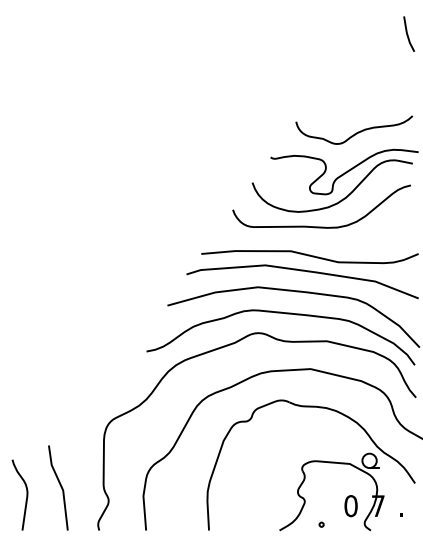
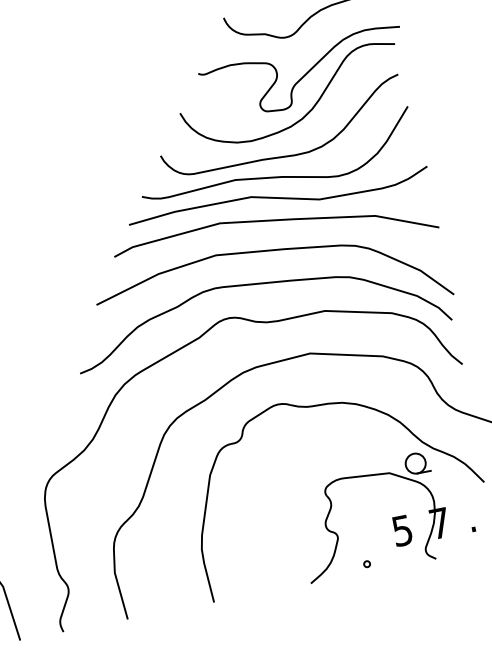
curve: (310, 239) -> (275, 175), added
text: (350, 506) -> (401, 531), 0 -> 5

